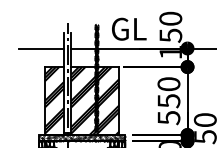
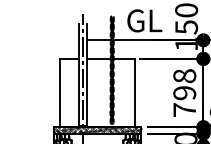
line: (40, 48) -> (55, 40), removed
hatch: (82, 101) -> (97, 93), removed
text: (168, 101) -> (184, 93), 550 -> 798

